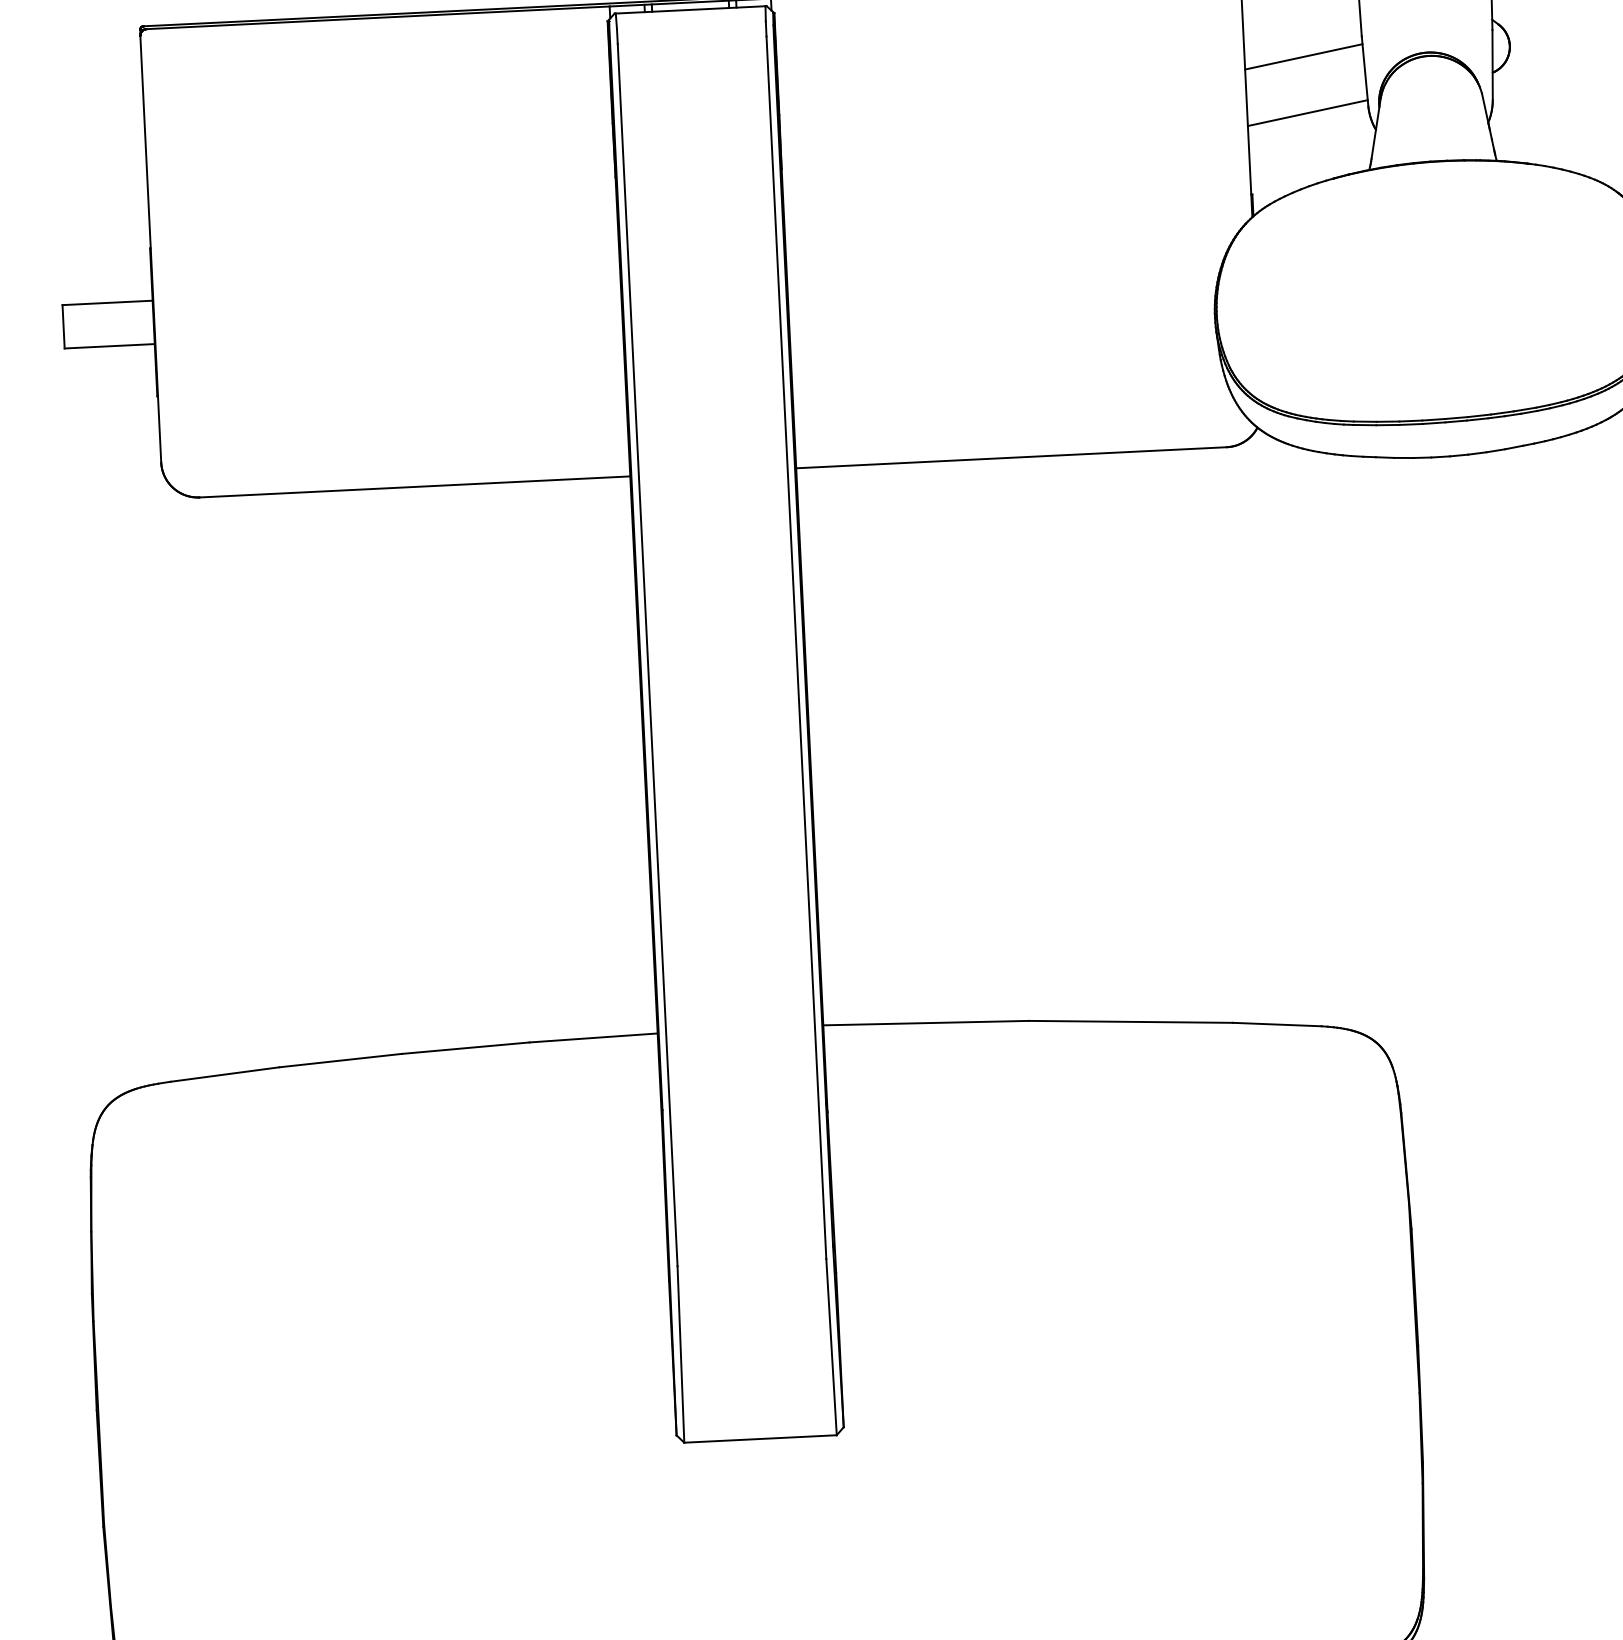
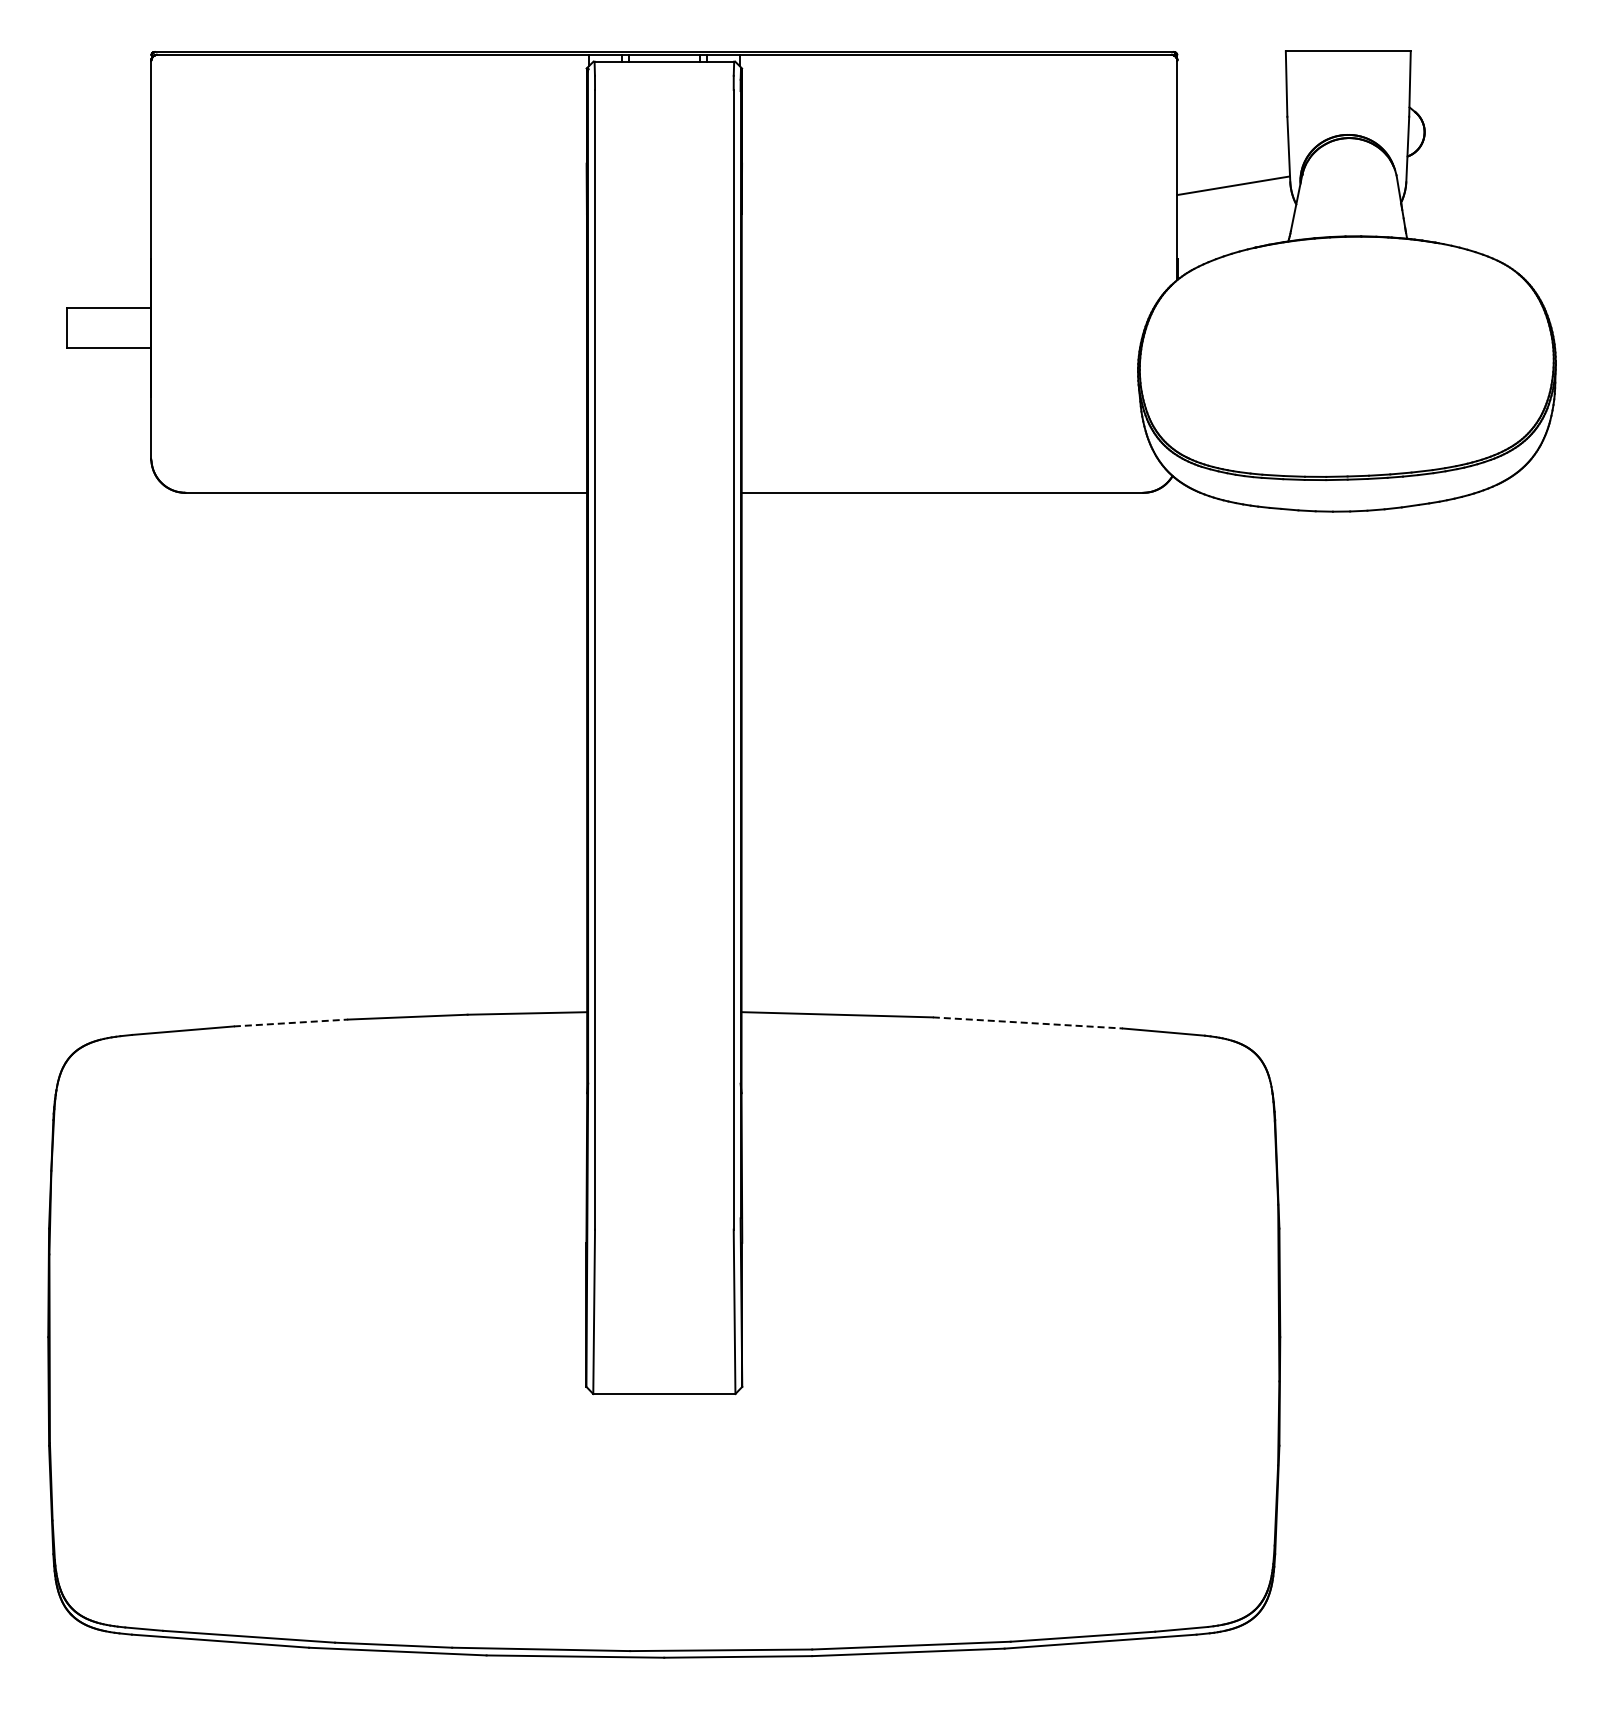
line: (1303, 57) -> (1232, 133), removed
line: (1131, 1021) -> (1028, 1022), solid -> dashed
line: (341, 1060) -> (291, 1022), solid -> dashed

